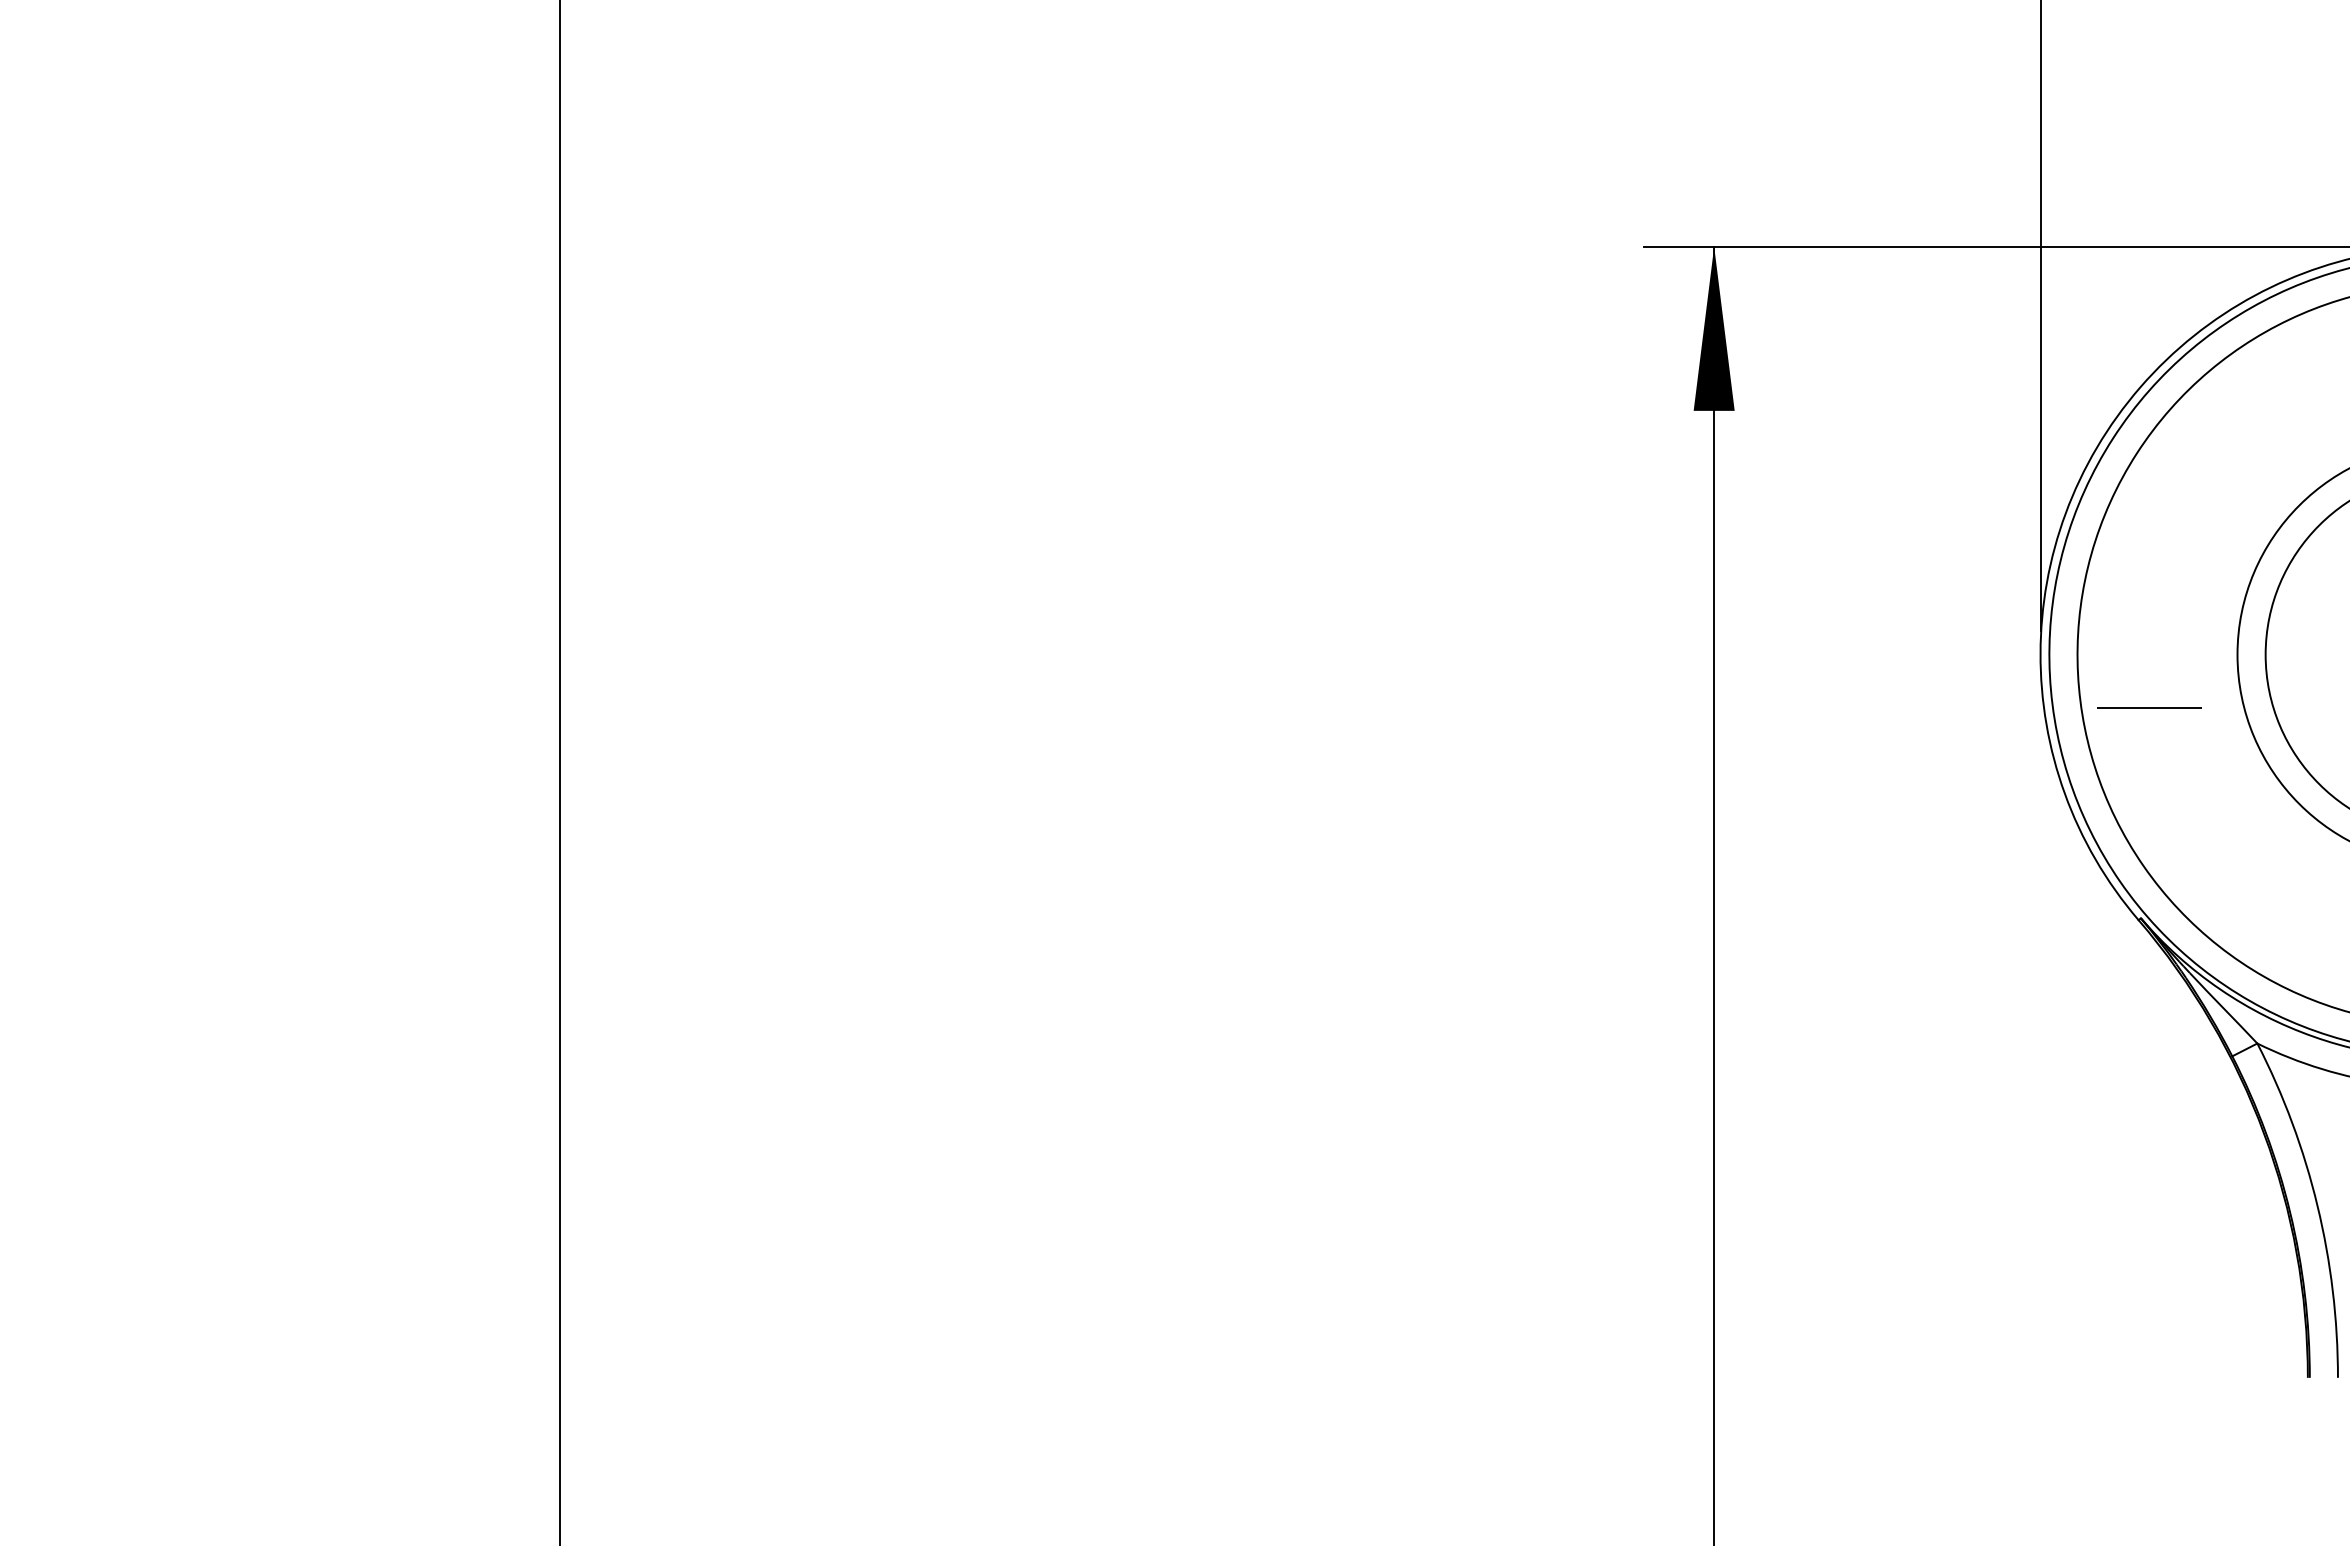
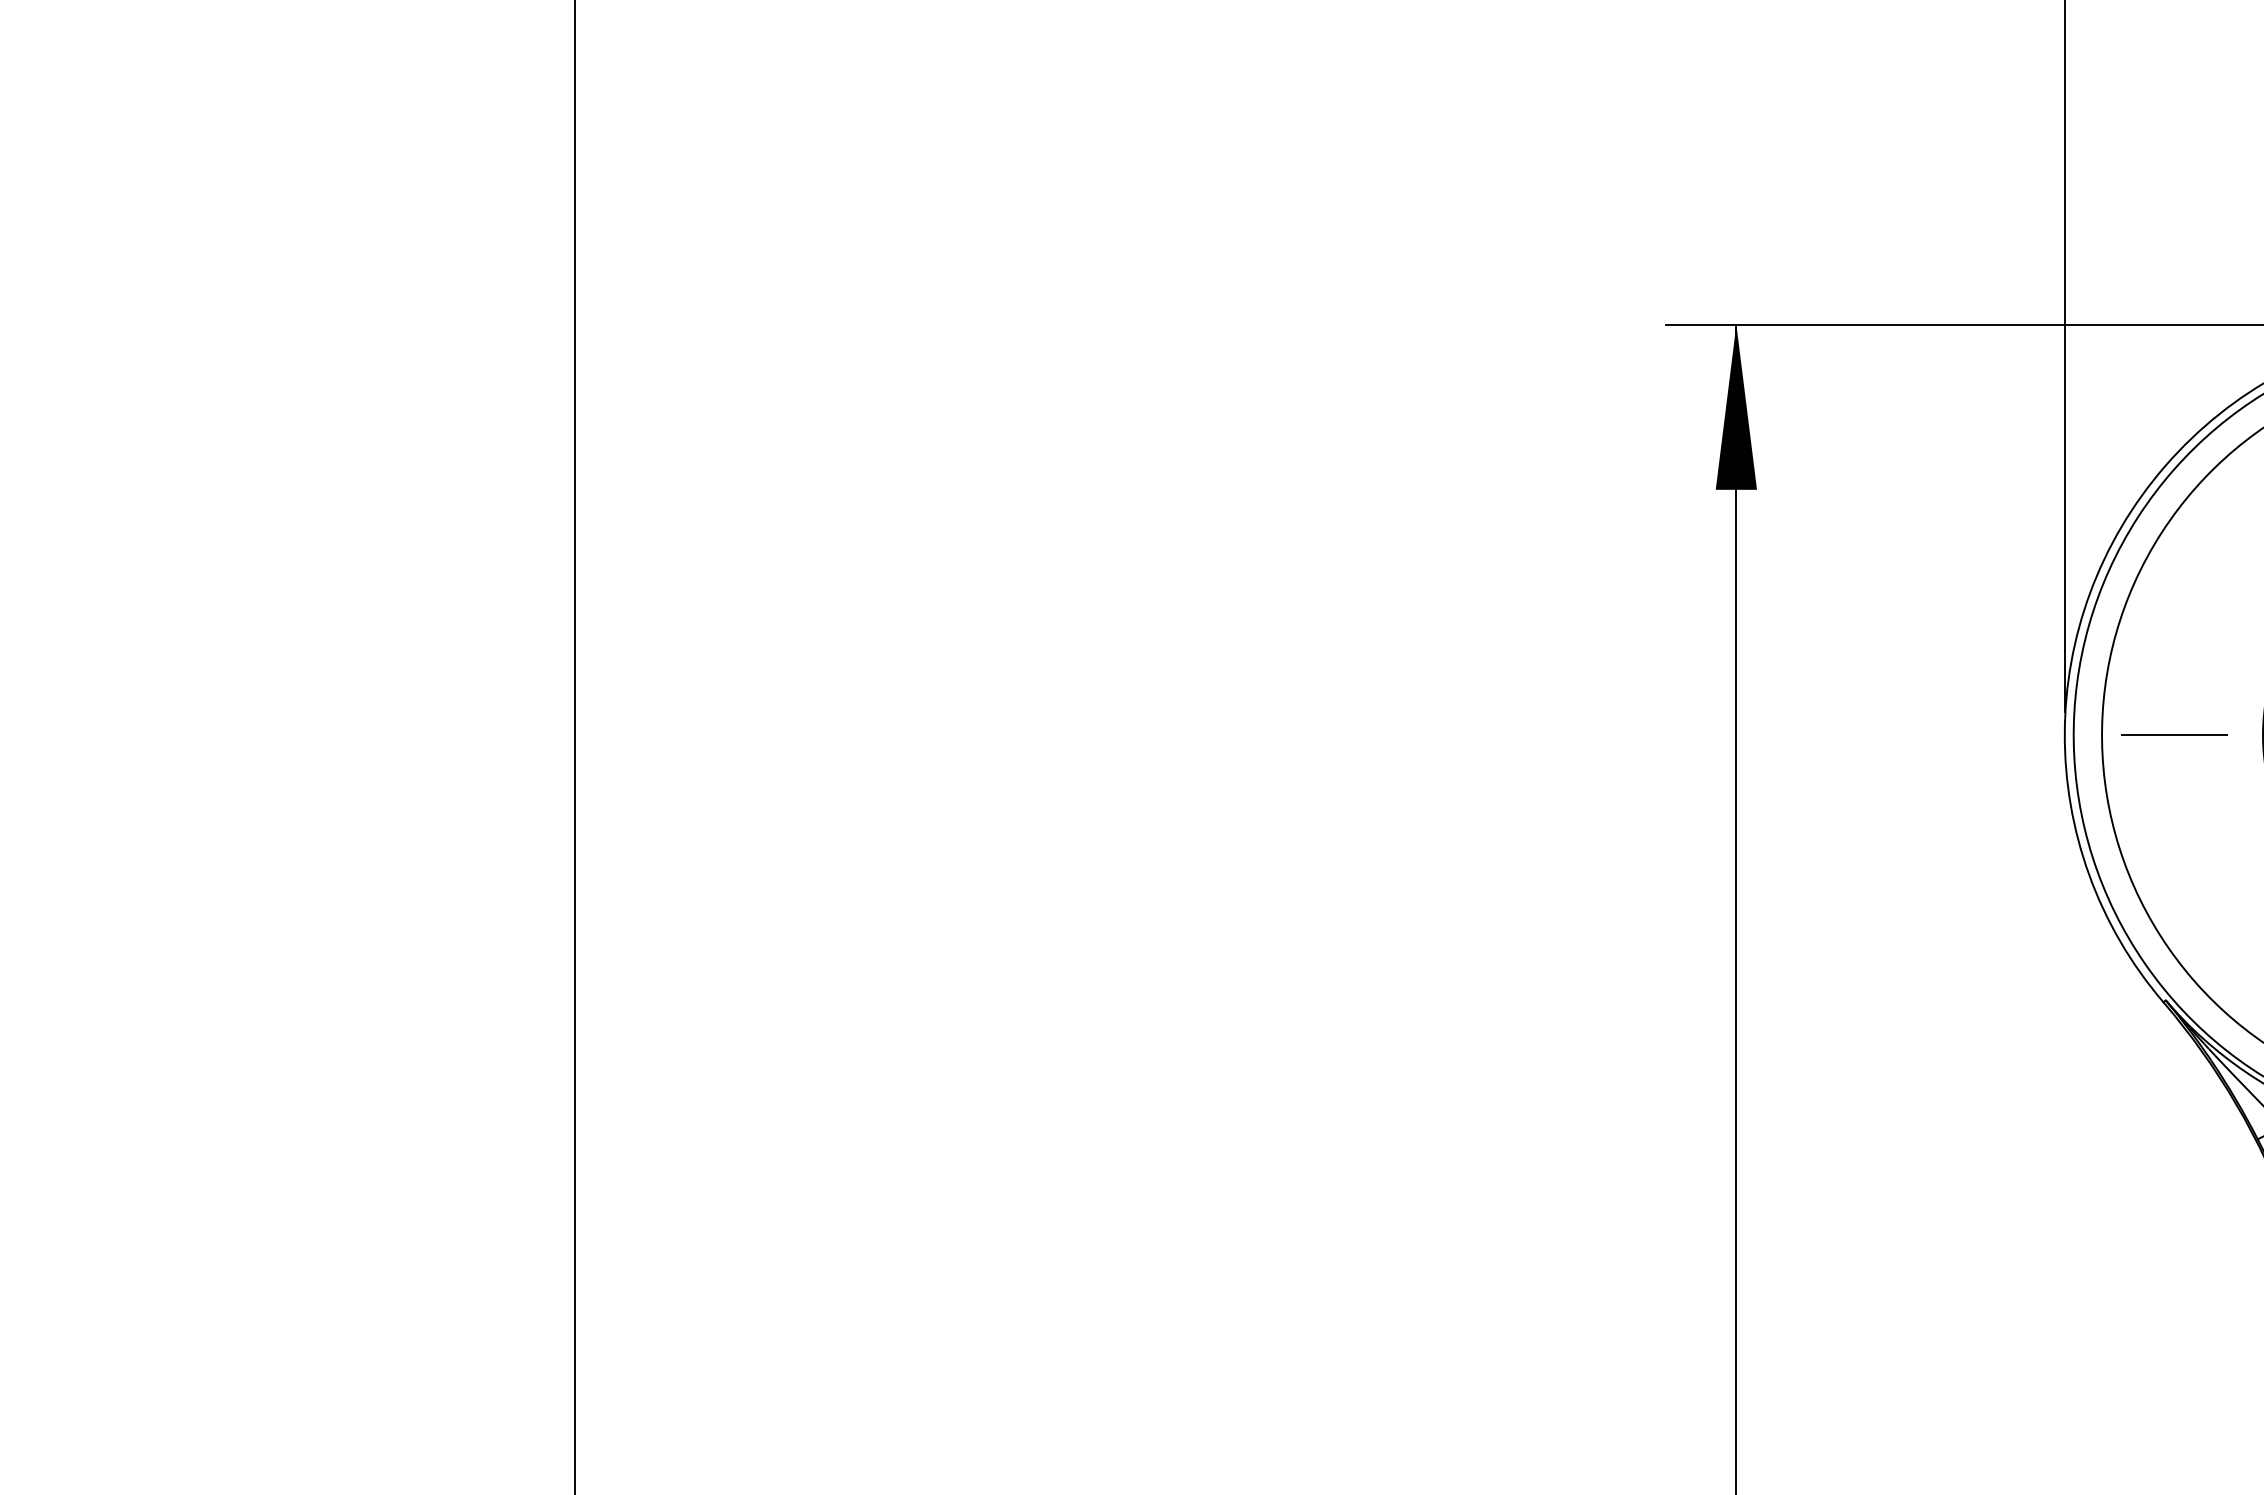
line: (2149, 707) -> (2174, 734), moved

